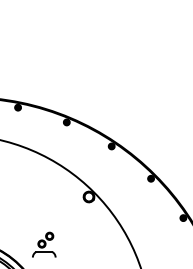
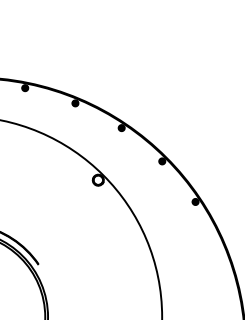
part: (43, 244) -> (51, 229), removed

